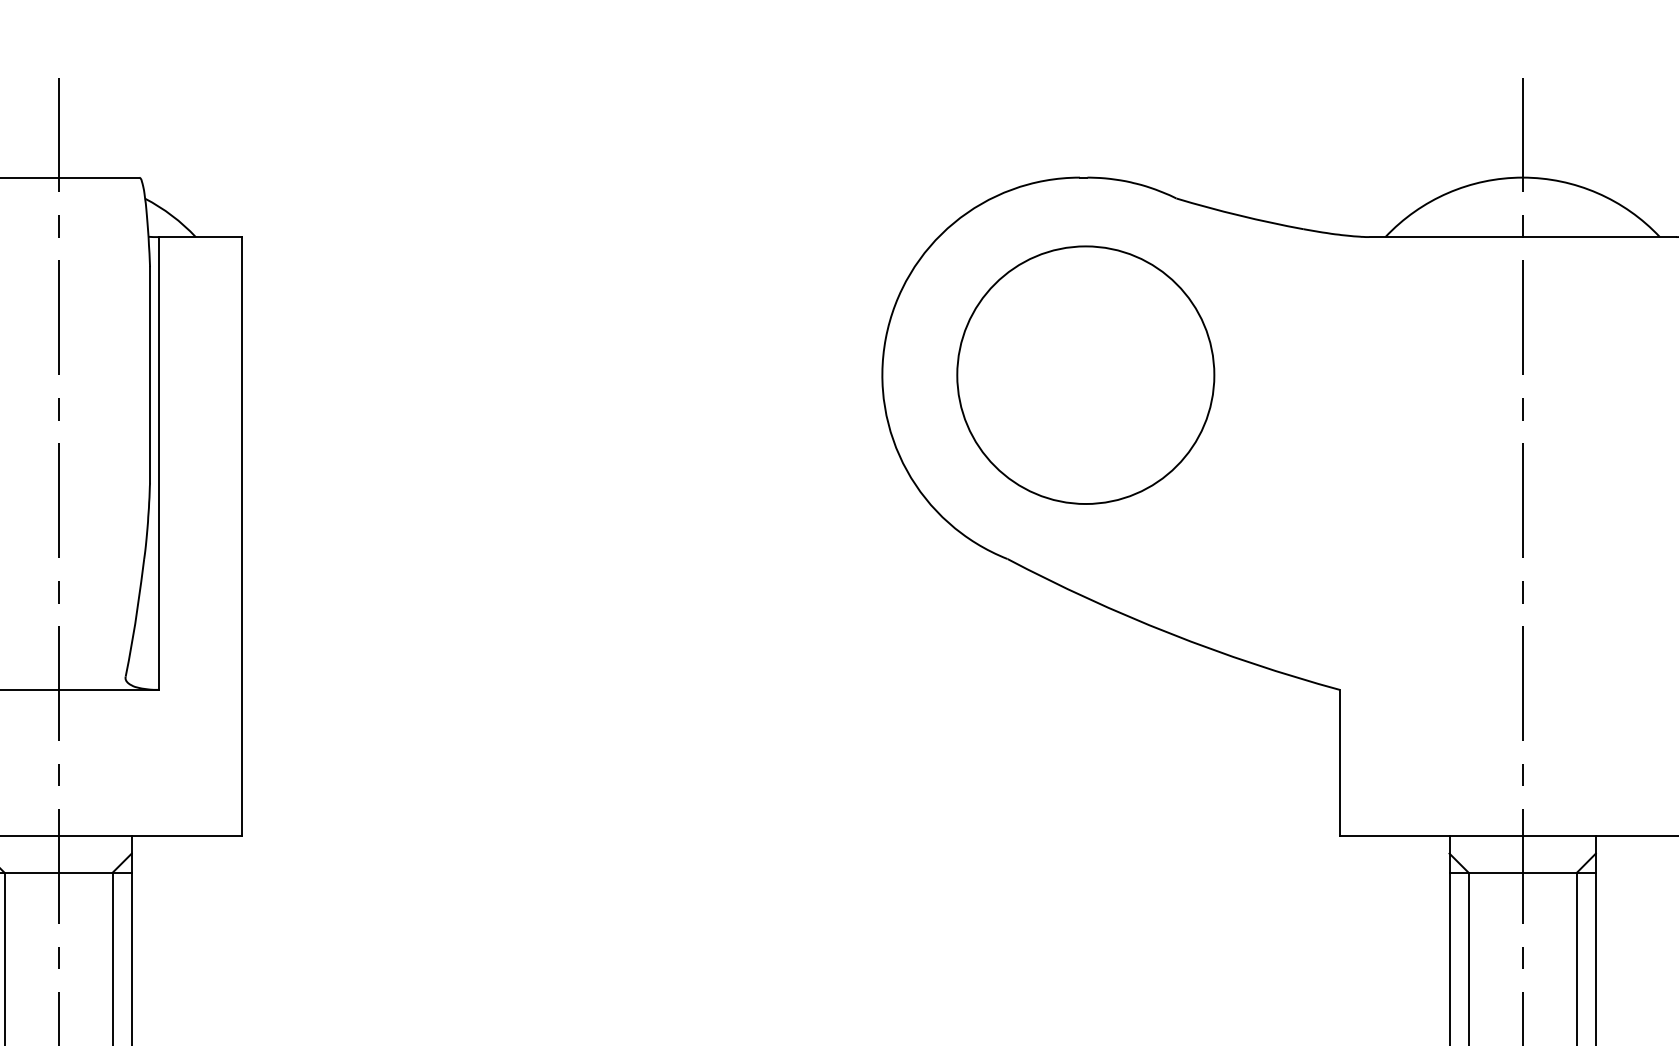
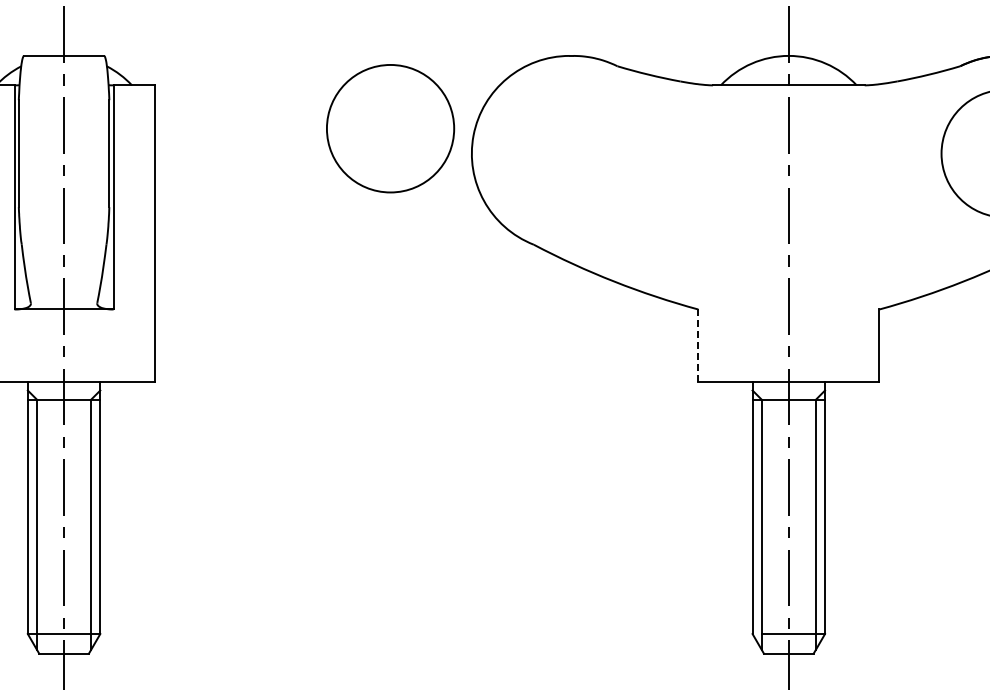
part: (1085, 374) -> (390, 128), moved
line: (1340, 764) -> (698, 346), solid -> dashed

